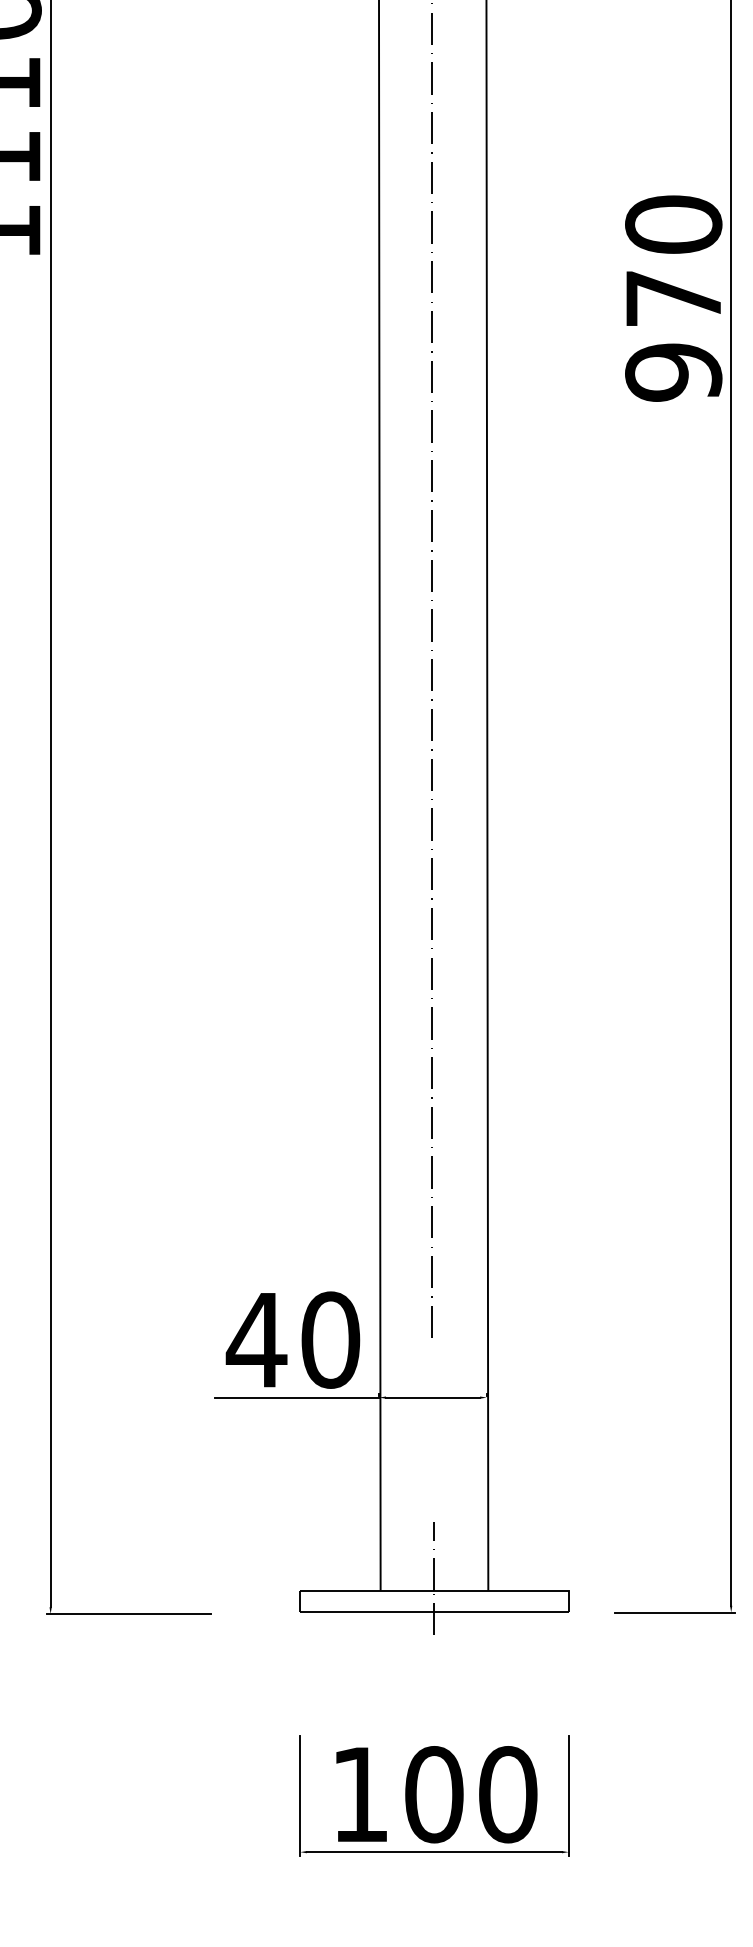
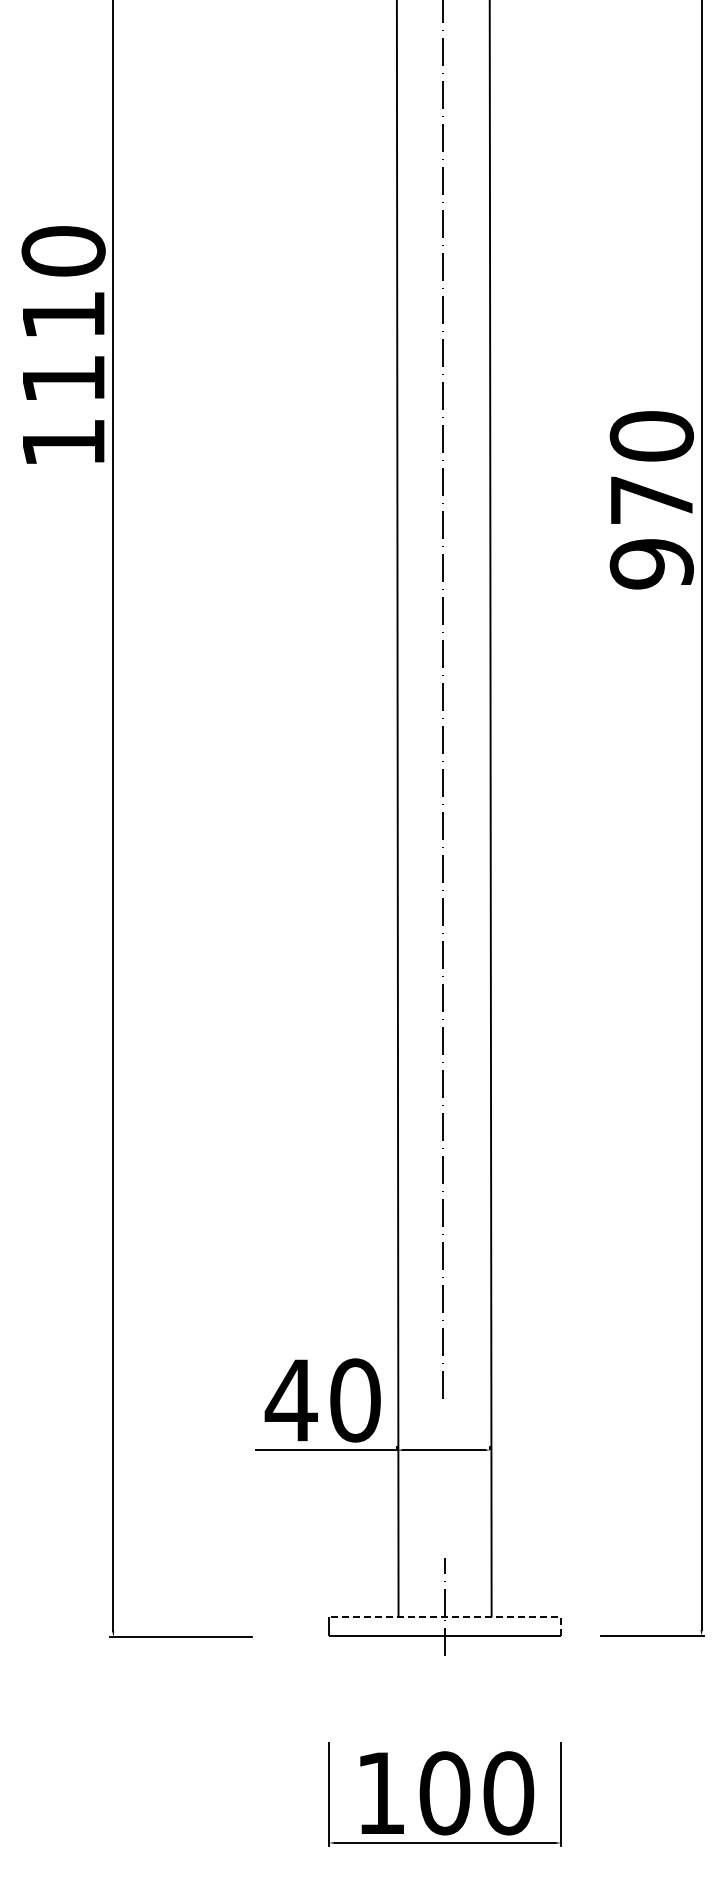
line: (445, 1591) -> (454, 1617), solid -> dashed

